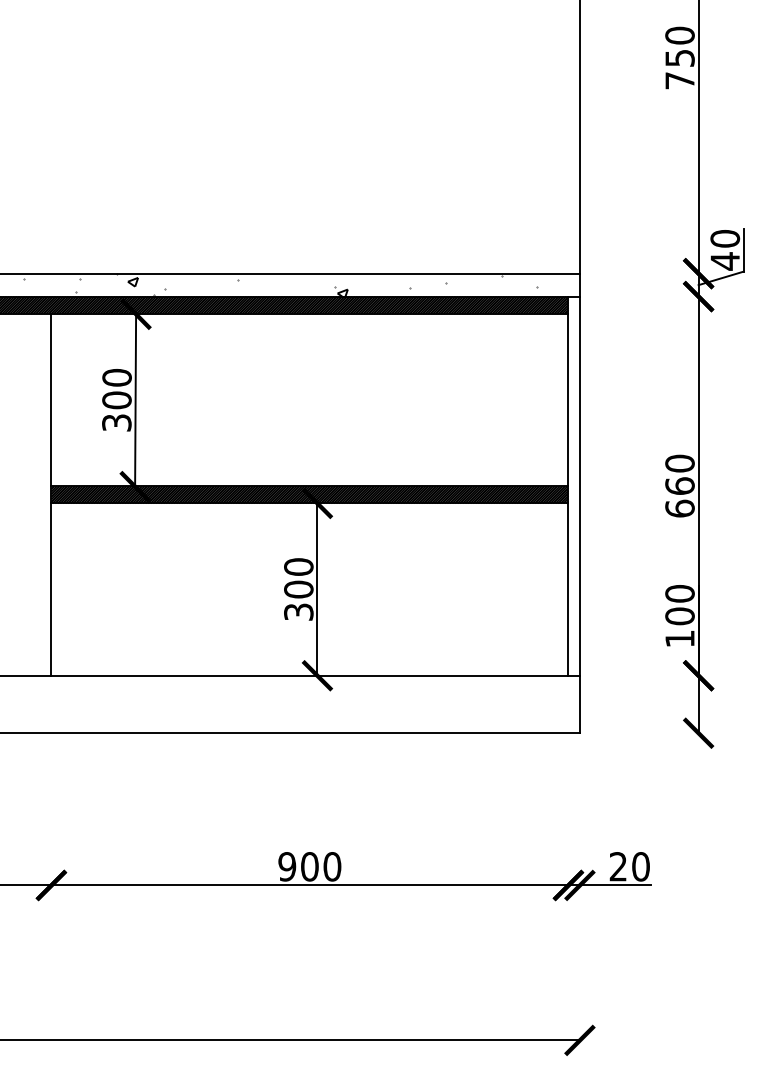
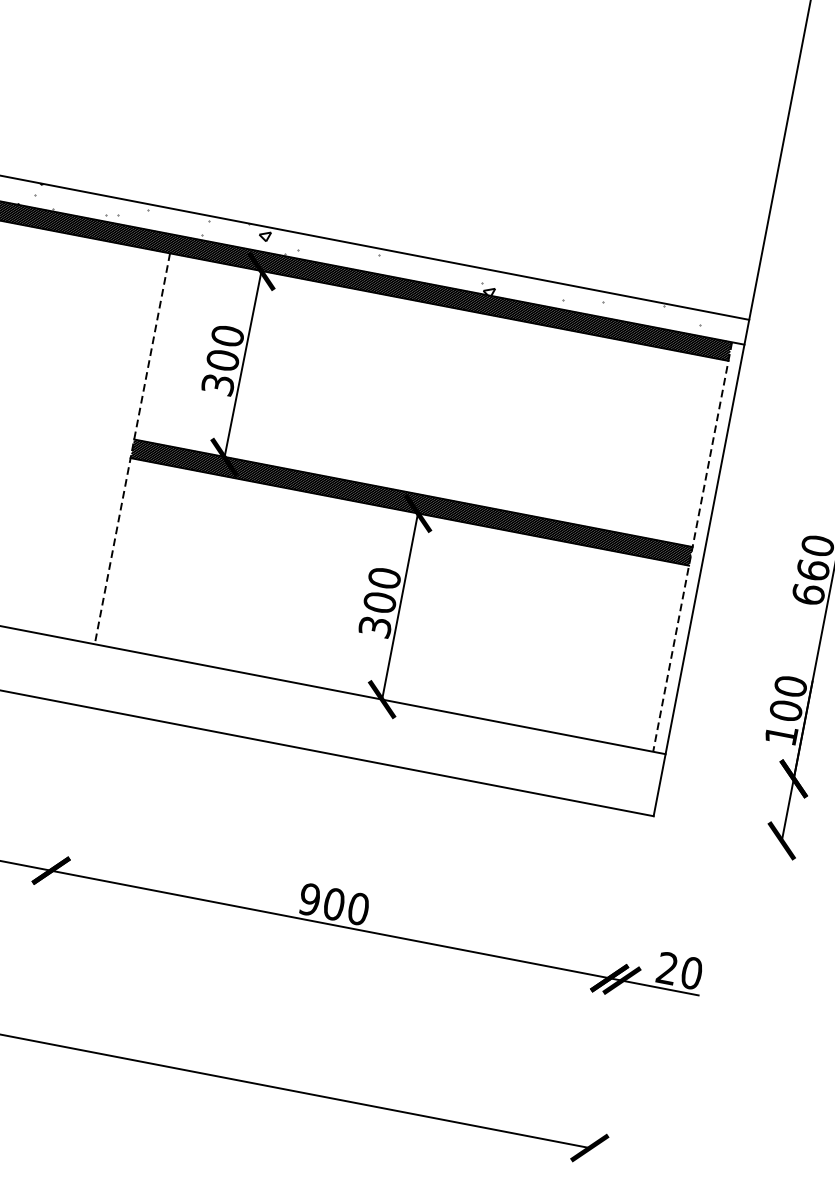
line: (568, 486) -> (692, 547), solid -> dashed
line: (51, 494) -> (132, 448), solid -> dashed

